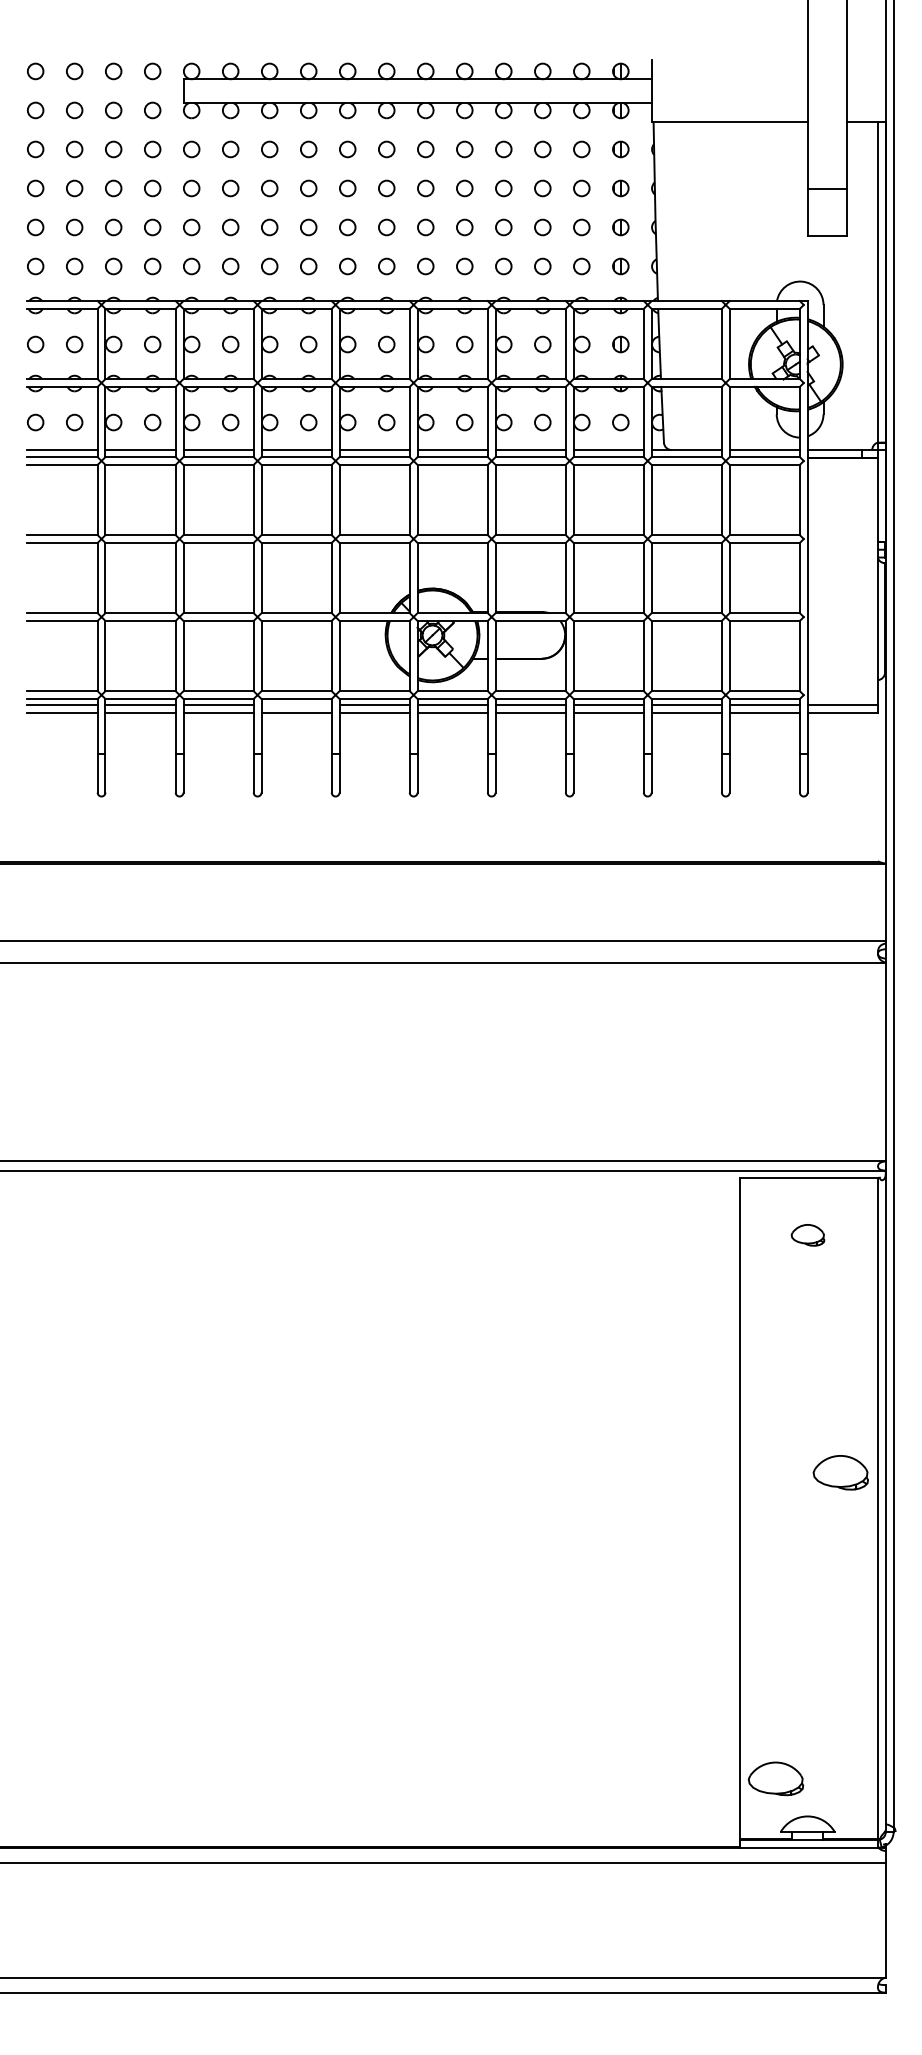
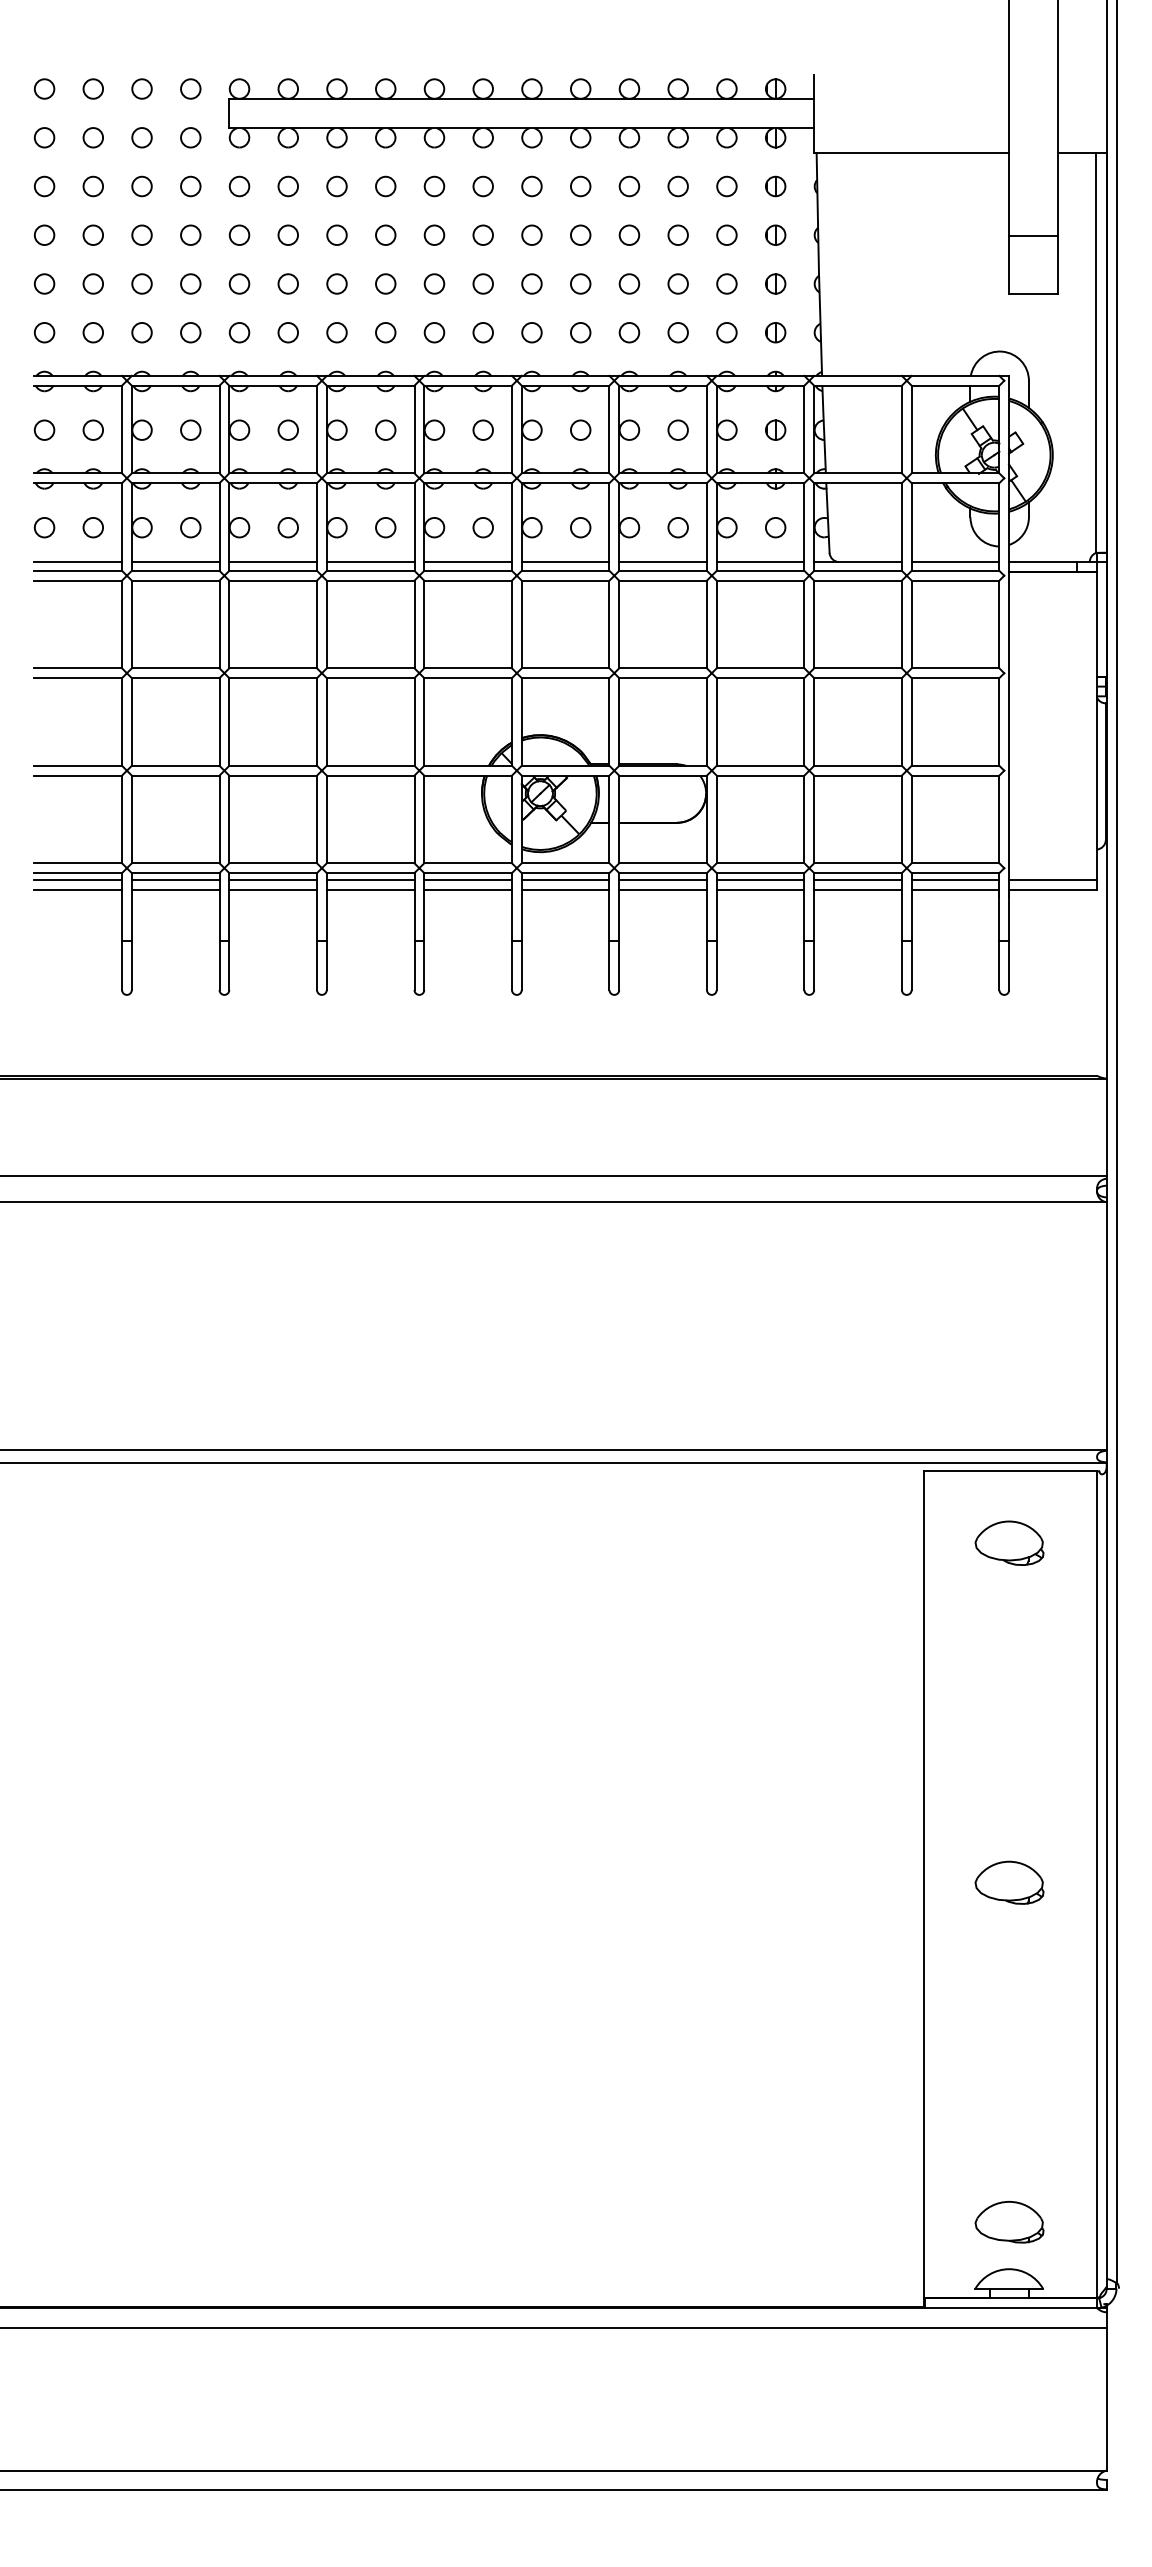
line: (296, 704) -> (370, 880), added
part: (807, 1234) -> (1009, 1542), size x1.67
part: (840, 1472) -> (1009, 1882), moved
part: (775, 1779) -> (1009, 2222), moved

